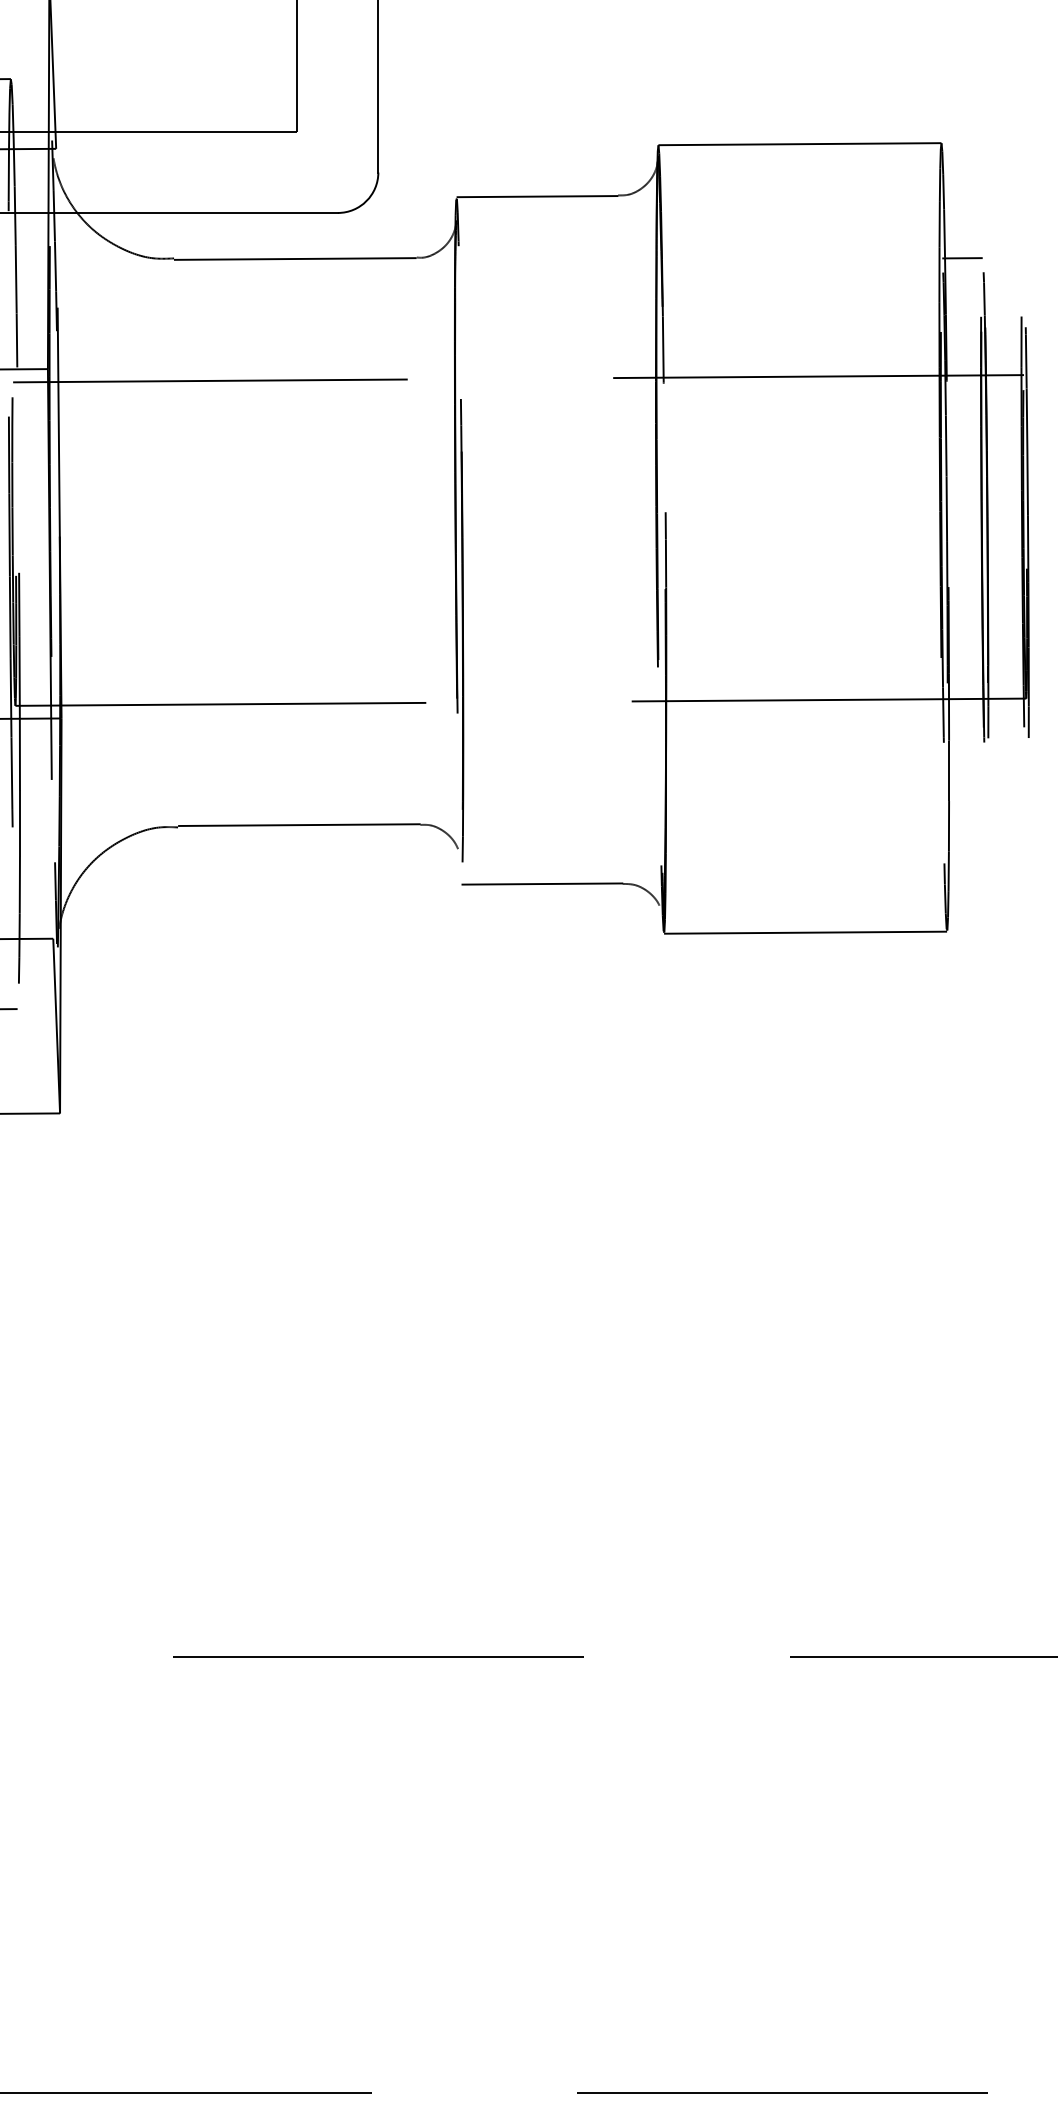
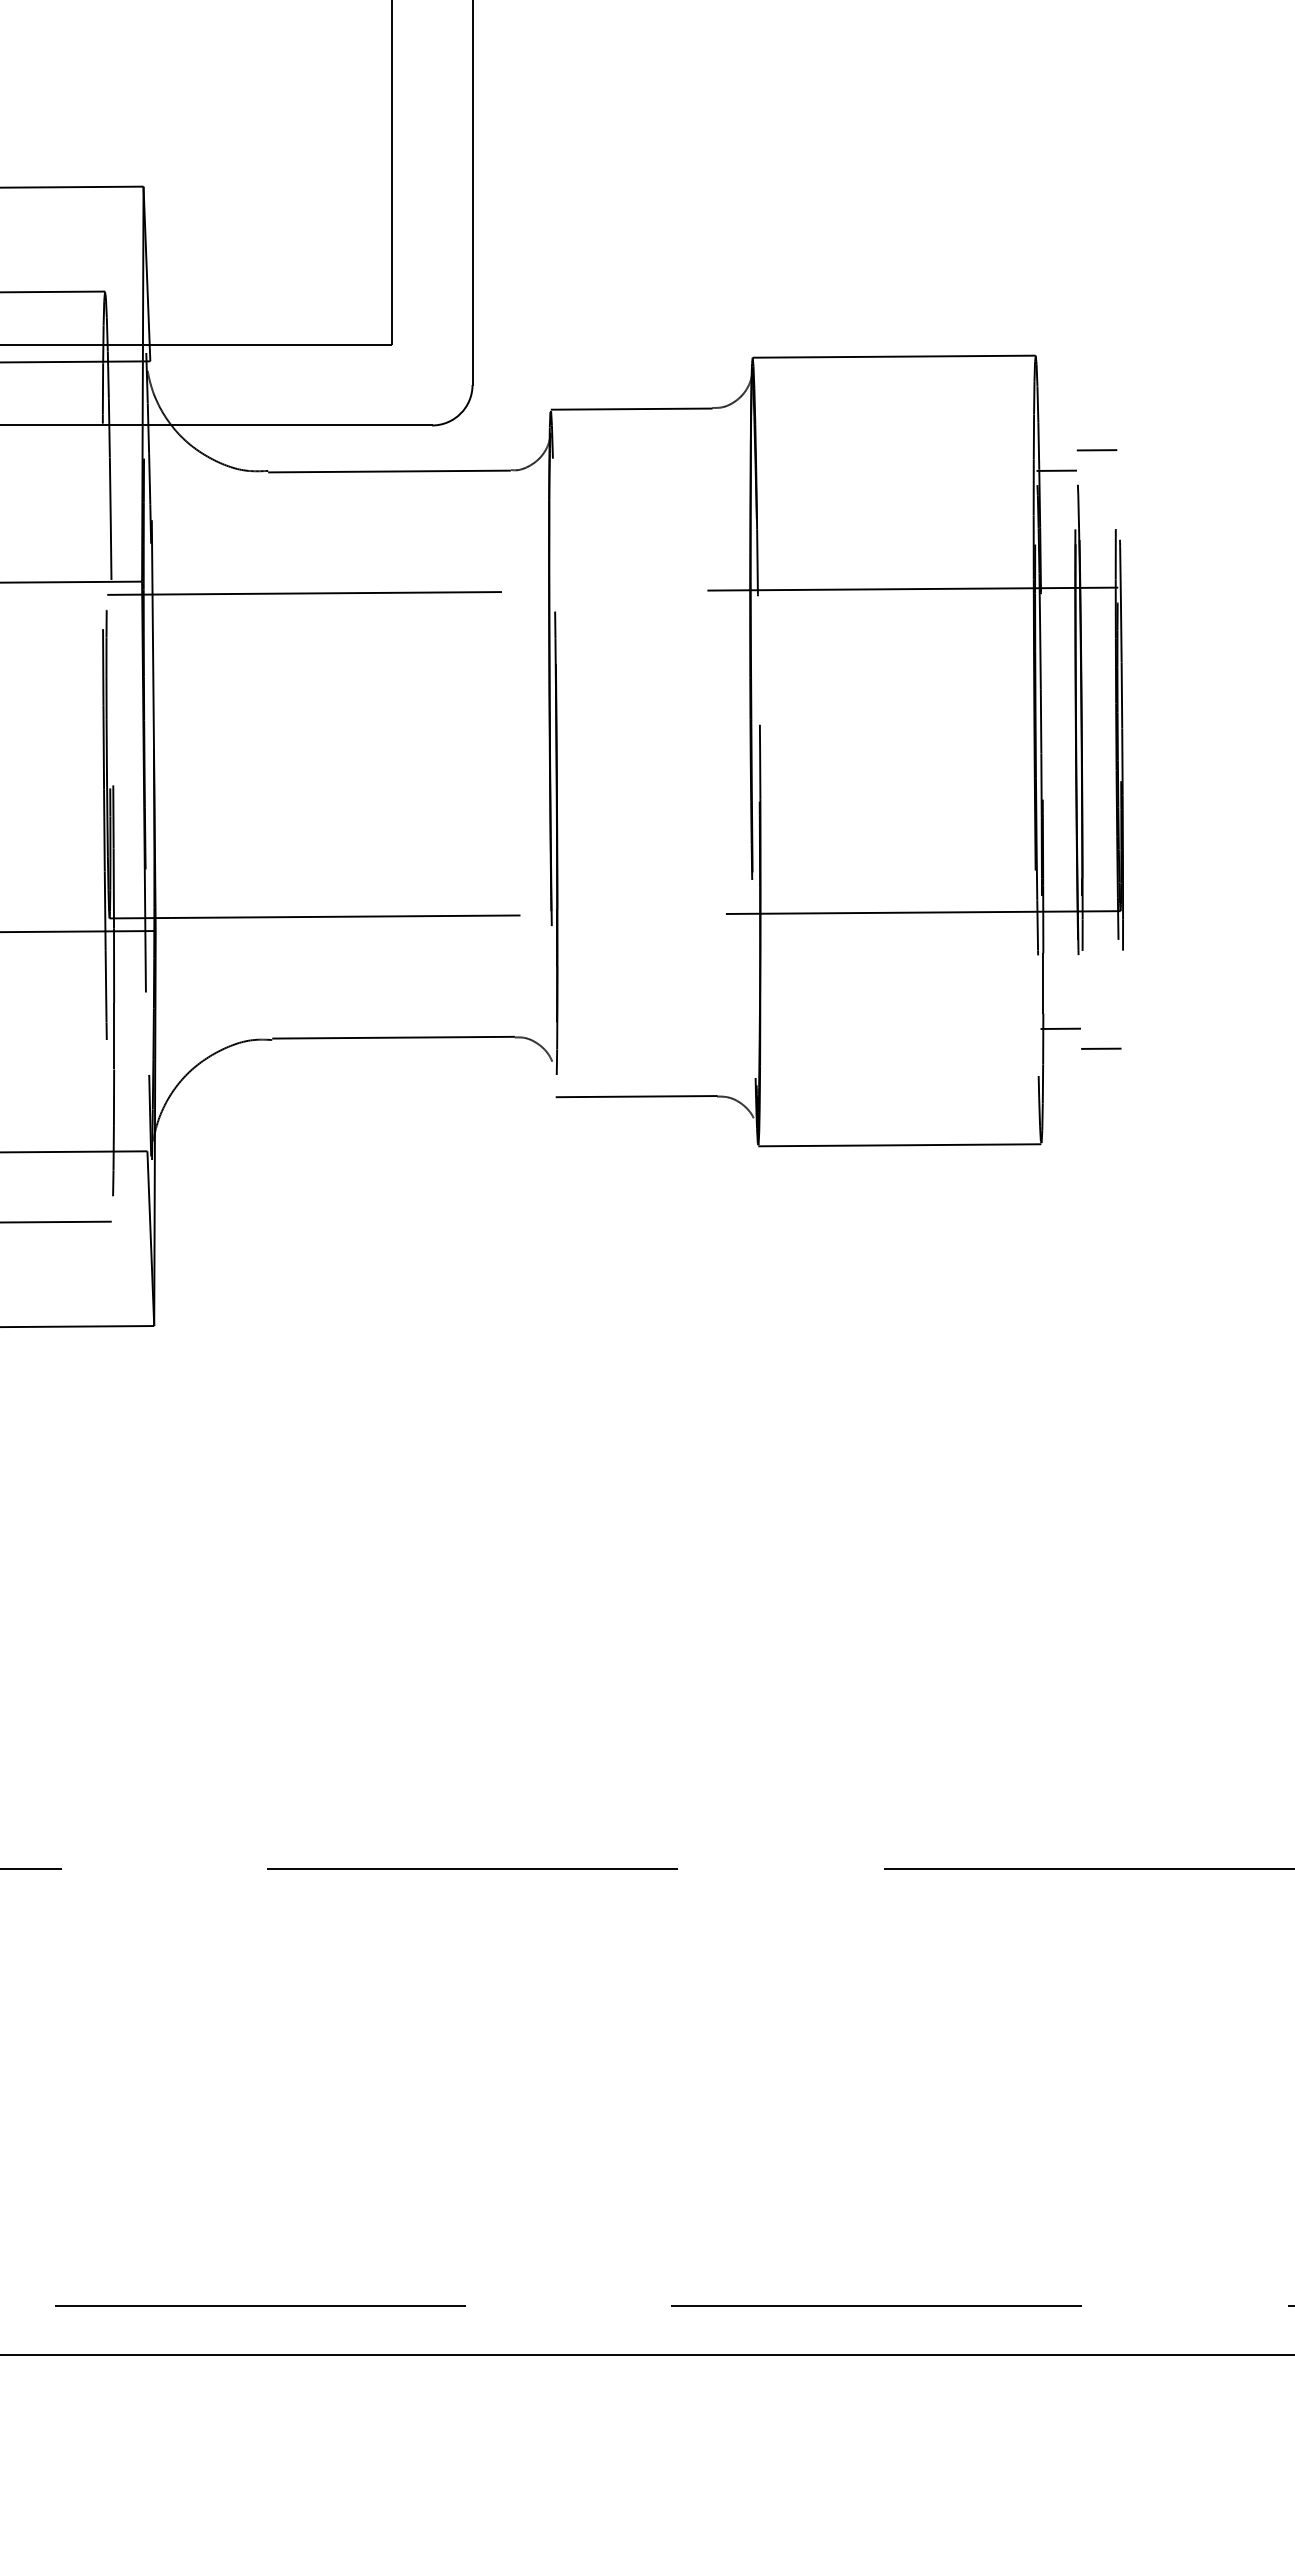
line: (1002, 237) -> (1096, 450), added
line: (966, 815) -> (1060, 1028), added
line: (1007, 835) -> (1101, 1048), added

